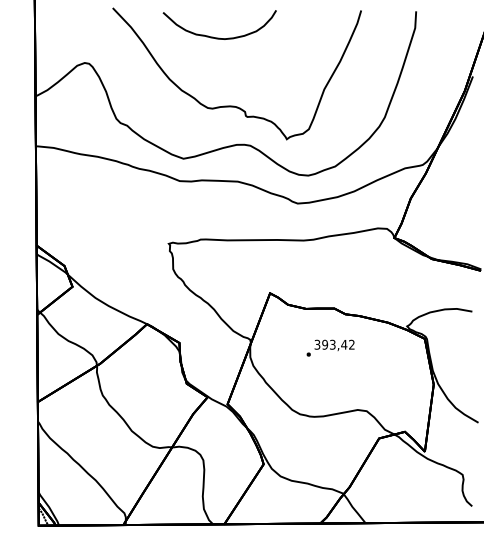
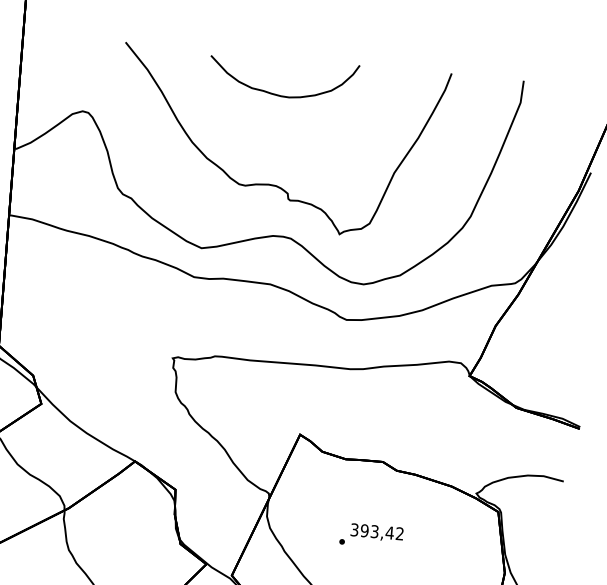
curve: (219, 37) -> (282, 94), moved
text: (330, 347) -> (371, 534), moved

